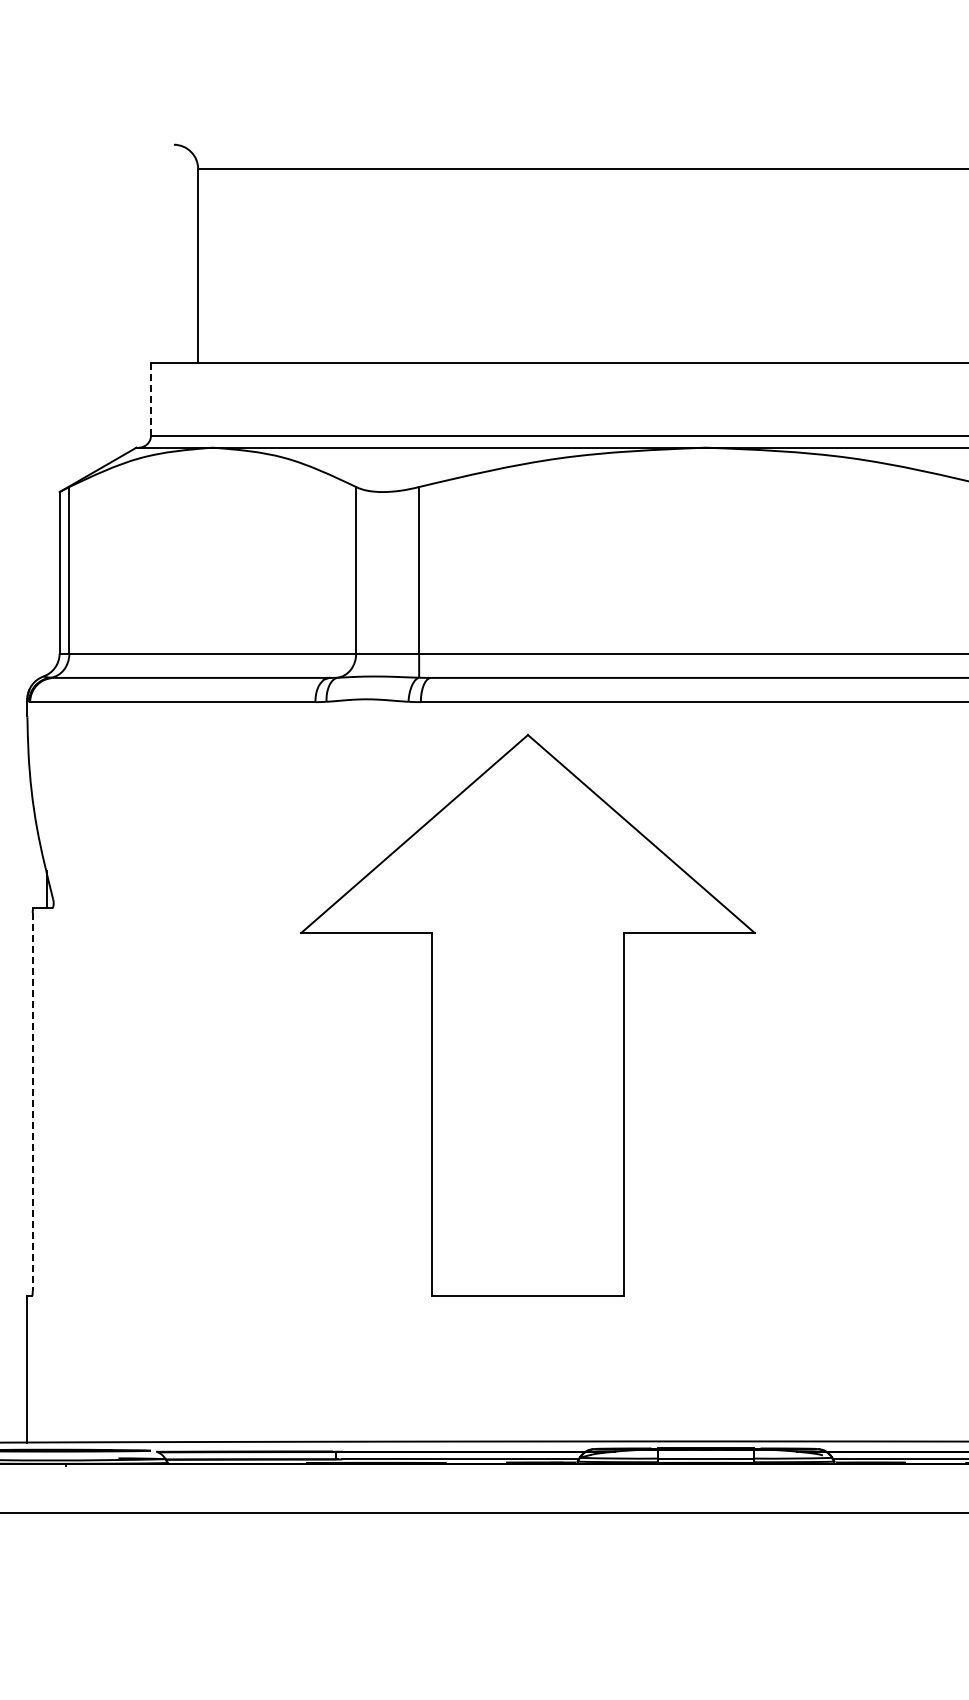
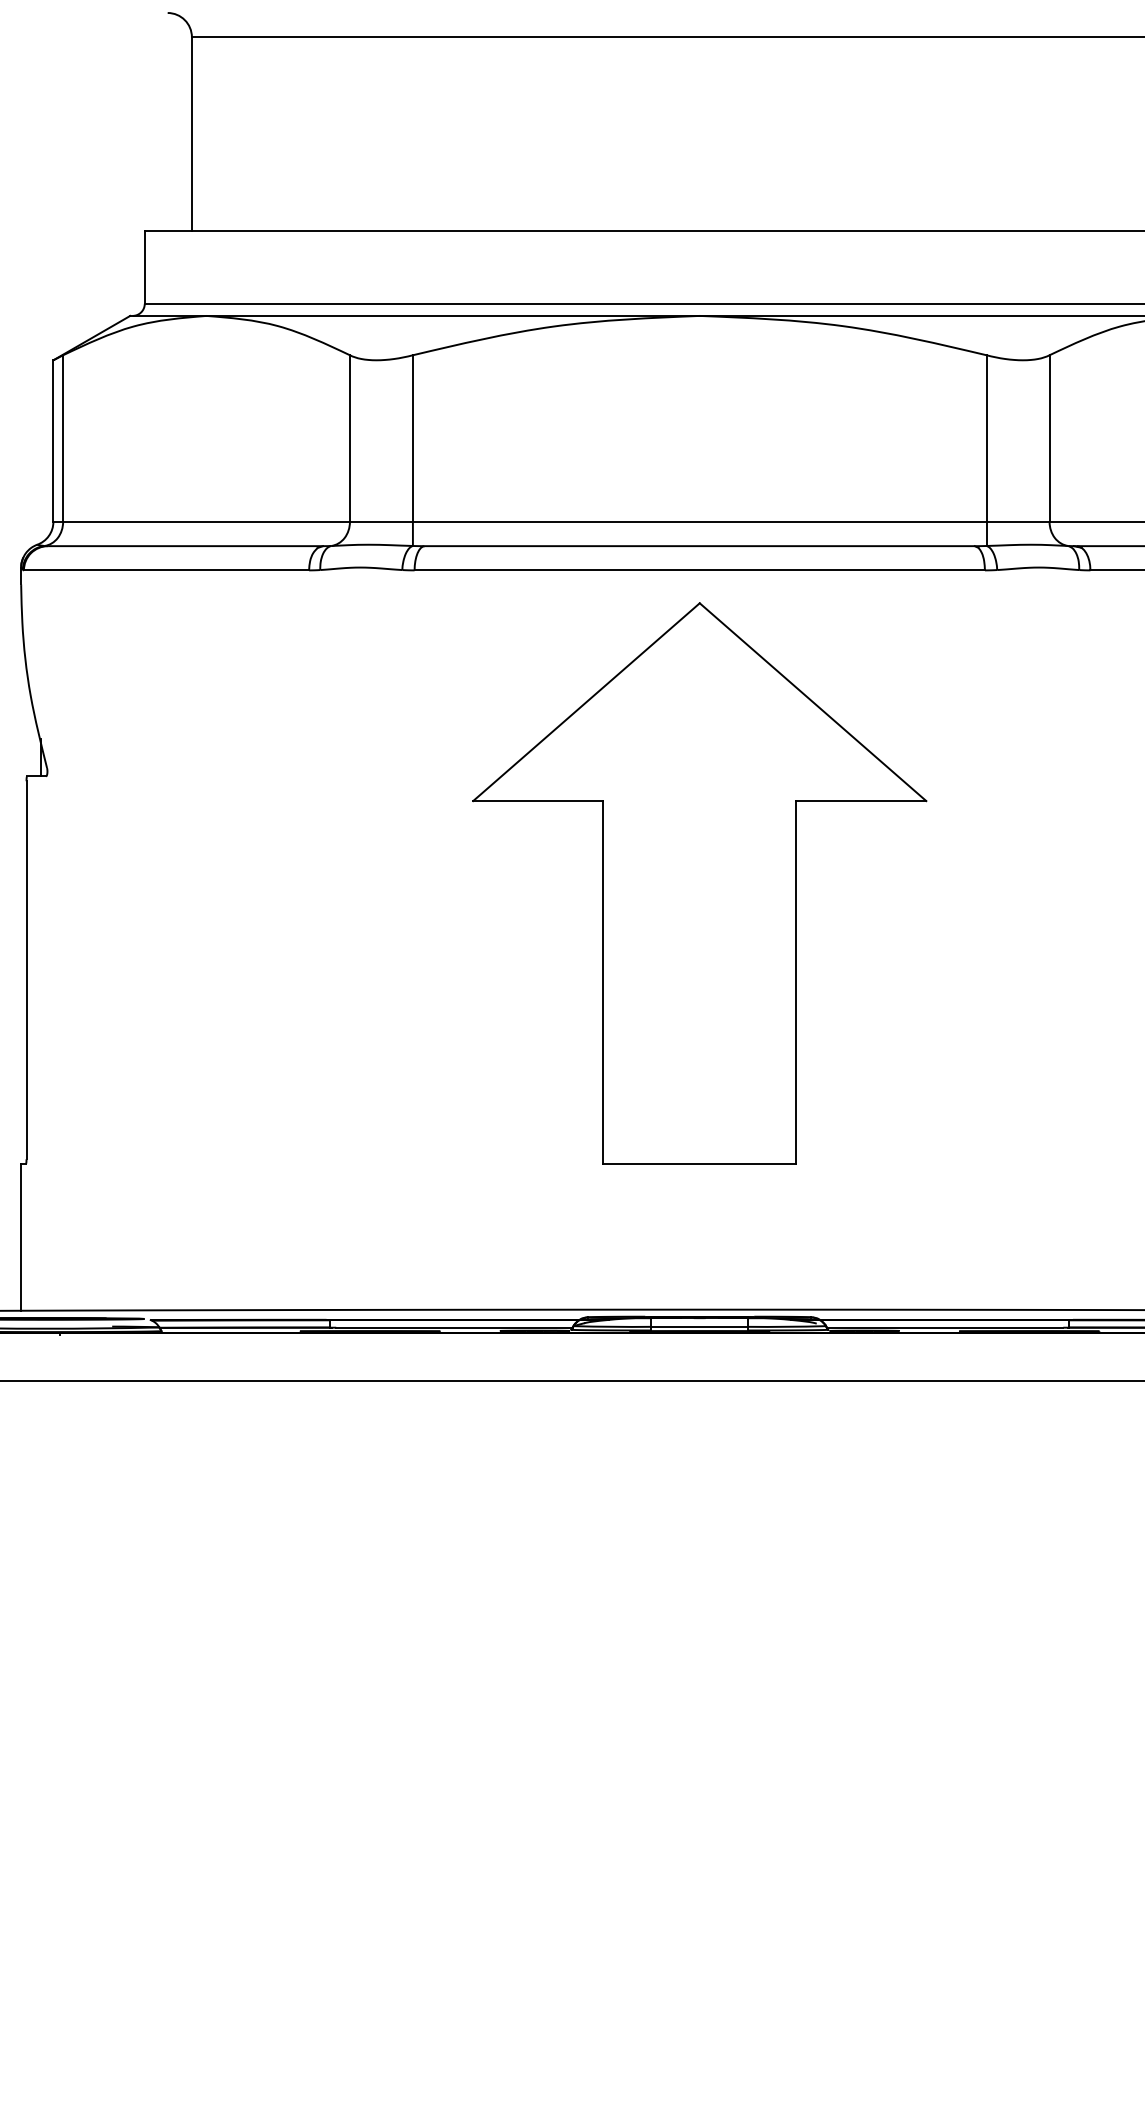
line: (150, 399) -> (144, 267), dashed -> solid
part: (527, 1015) -> (699, 883), moved
line: (32, 1102) -> (26, 970), dashed -> solid

